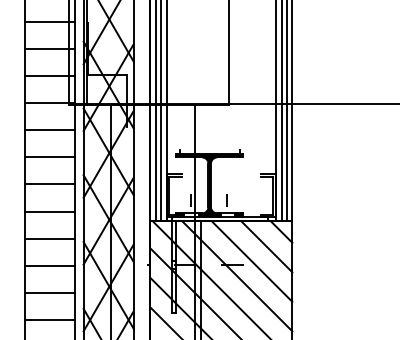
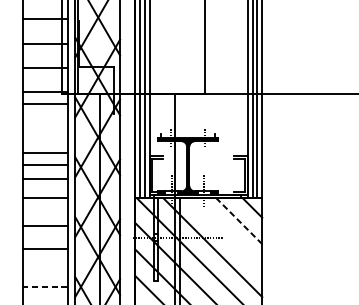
line: (50, 130) -> (45, 104), moved
line: (50, 157) -> (45, 152), moved
line: (50, 211) -> (45, 178), moved
line: (50, 238) -> (45, 197), moved
line: (266, 246) -> (239, 221), solid -> dashed
line: (251, 261) -> (225, 234), removed
line: (50, 265) -> (45, 225), moved
line: (50, 292) -> (45, 248), moved
line: (49, 320) -> (44, 287), solid -> dashed

